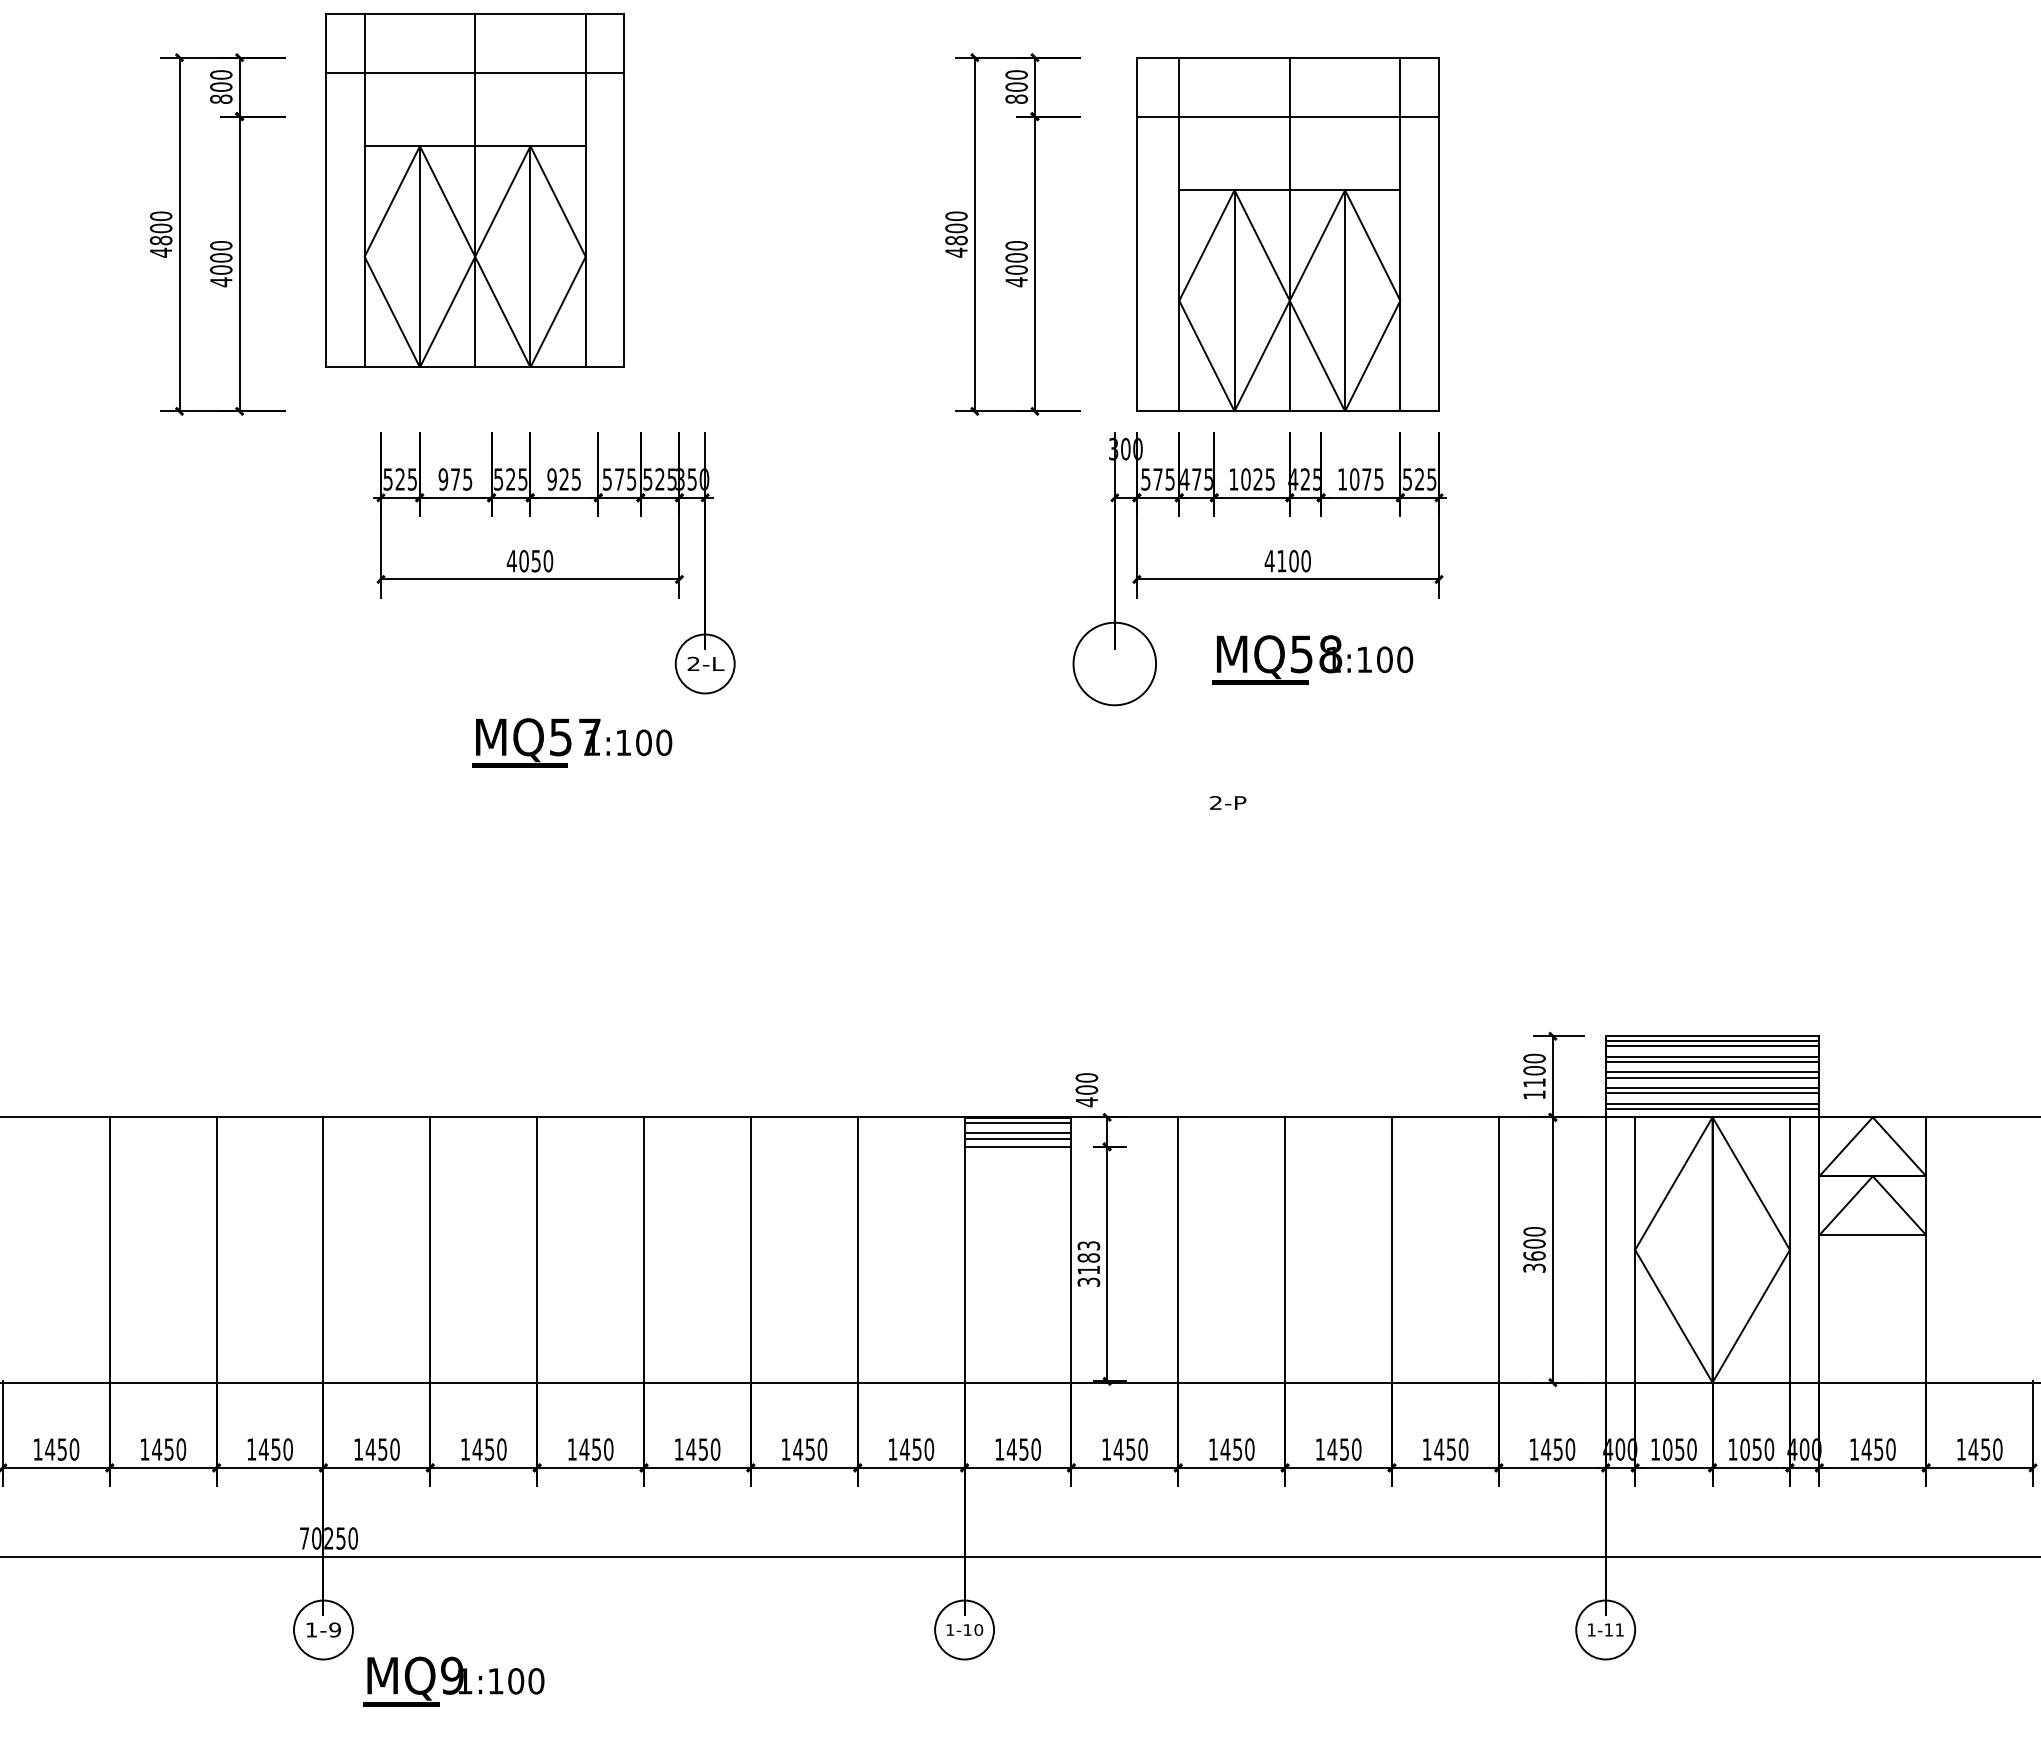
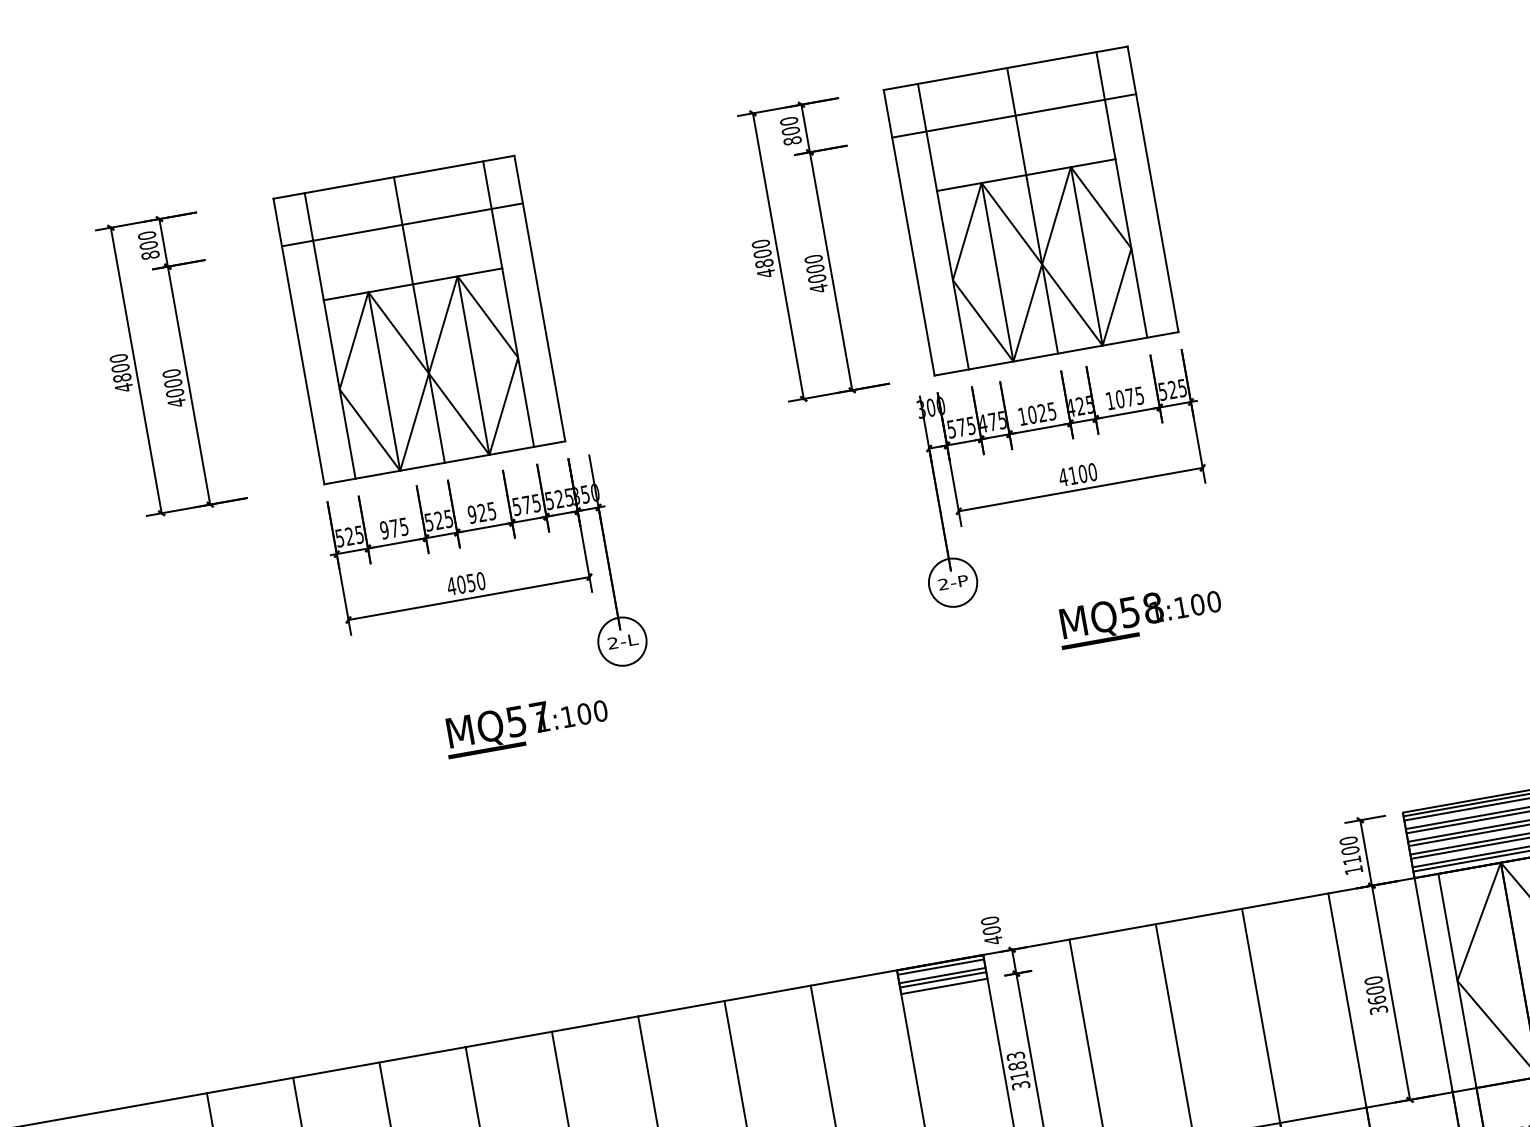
part: (474, 190) -> (418, 320), moved
text: (1312, 659) -> (1139, 614), moved
circle: (1114, 663) -> (952, 582), size x0.71
text: (1228, 802) -> (953, 582), moved

